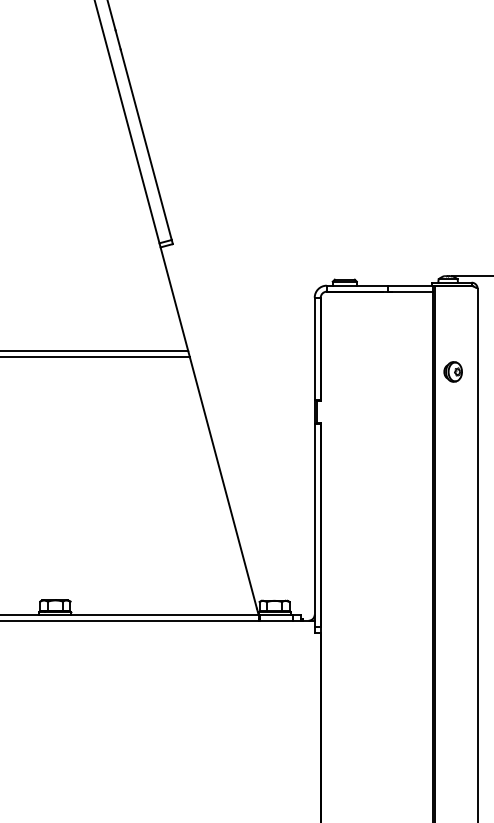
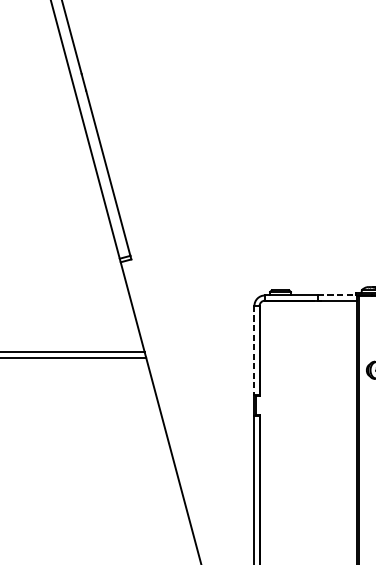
line: (409, 285) -> (336, 295), solid -> dashed
line: (314, 349) -> (254, 350), solid -> dashed

